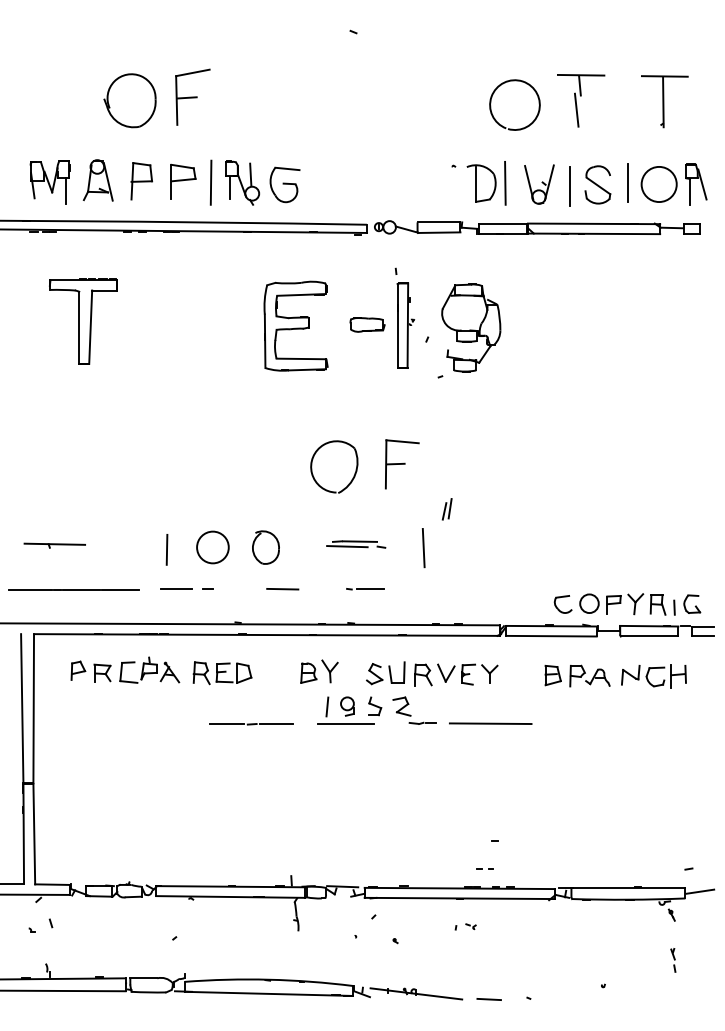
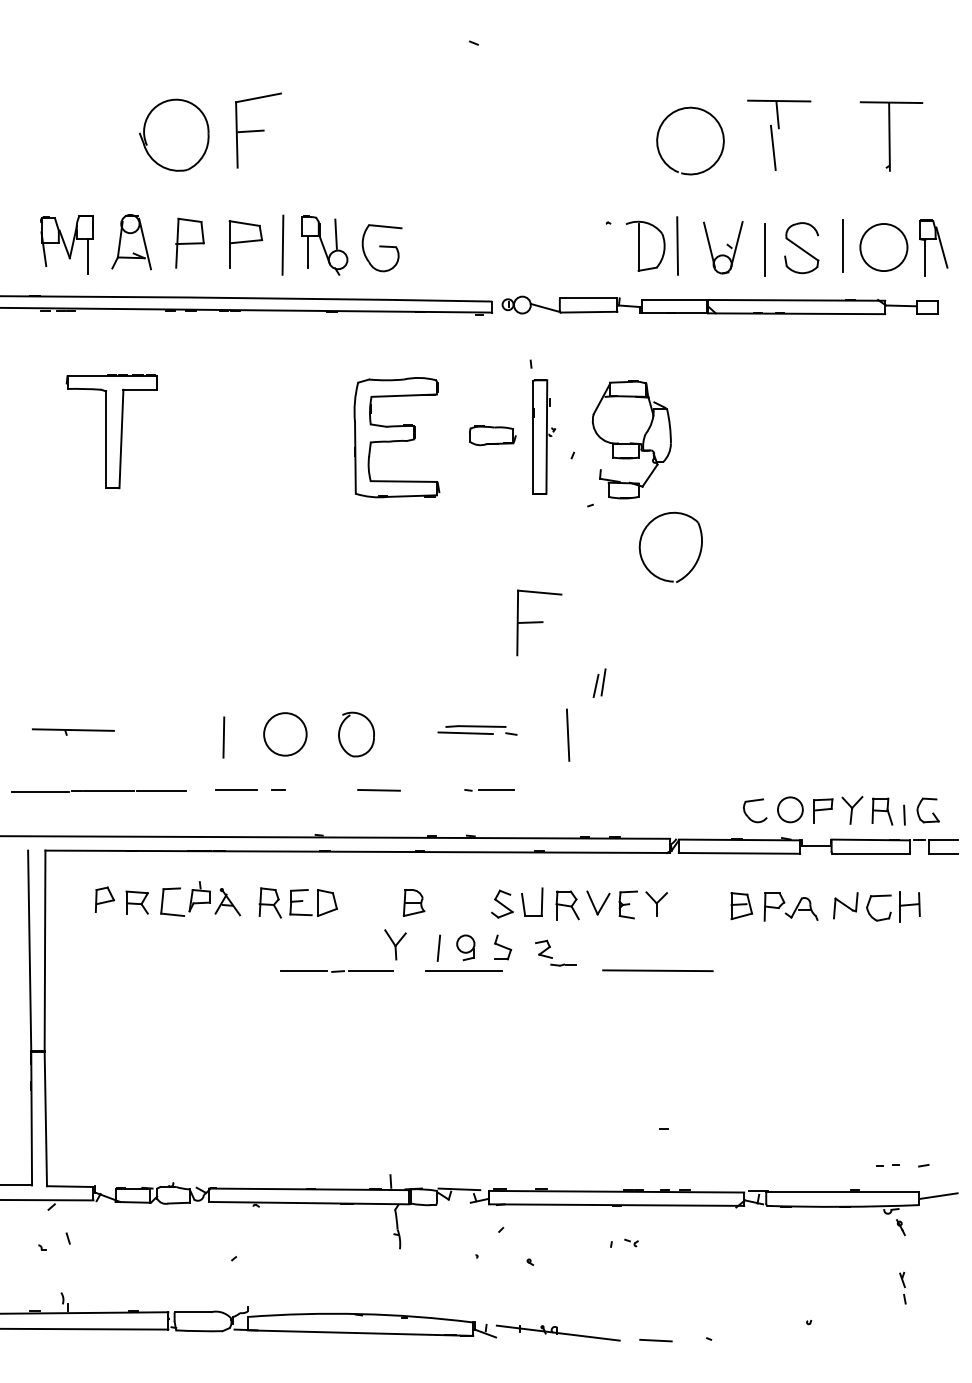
part: (353, 475) -> (696, 558), moved
part: (329, 671) -> (394, 944), moved
part: (414, 710) -> (555, 953), size x0.7
line: (482, 868) -> (884, 1164), moved

